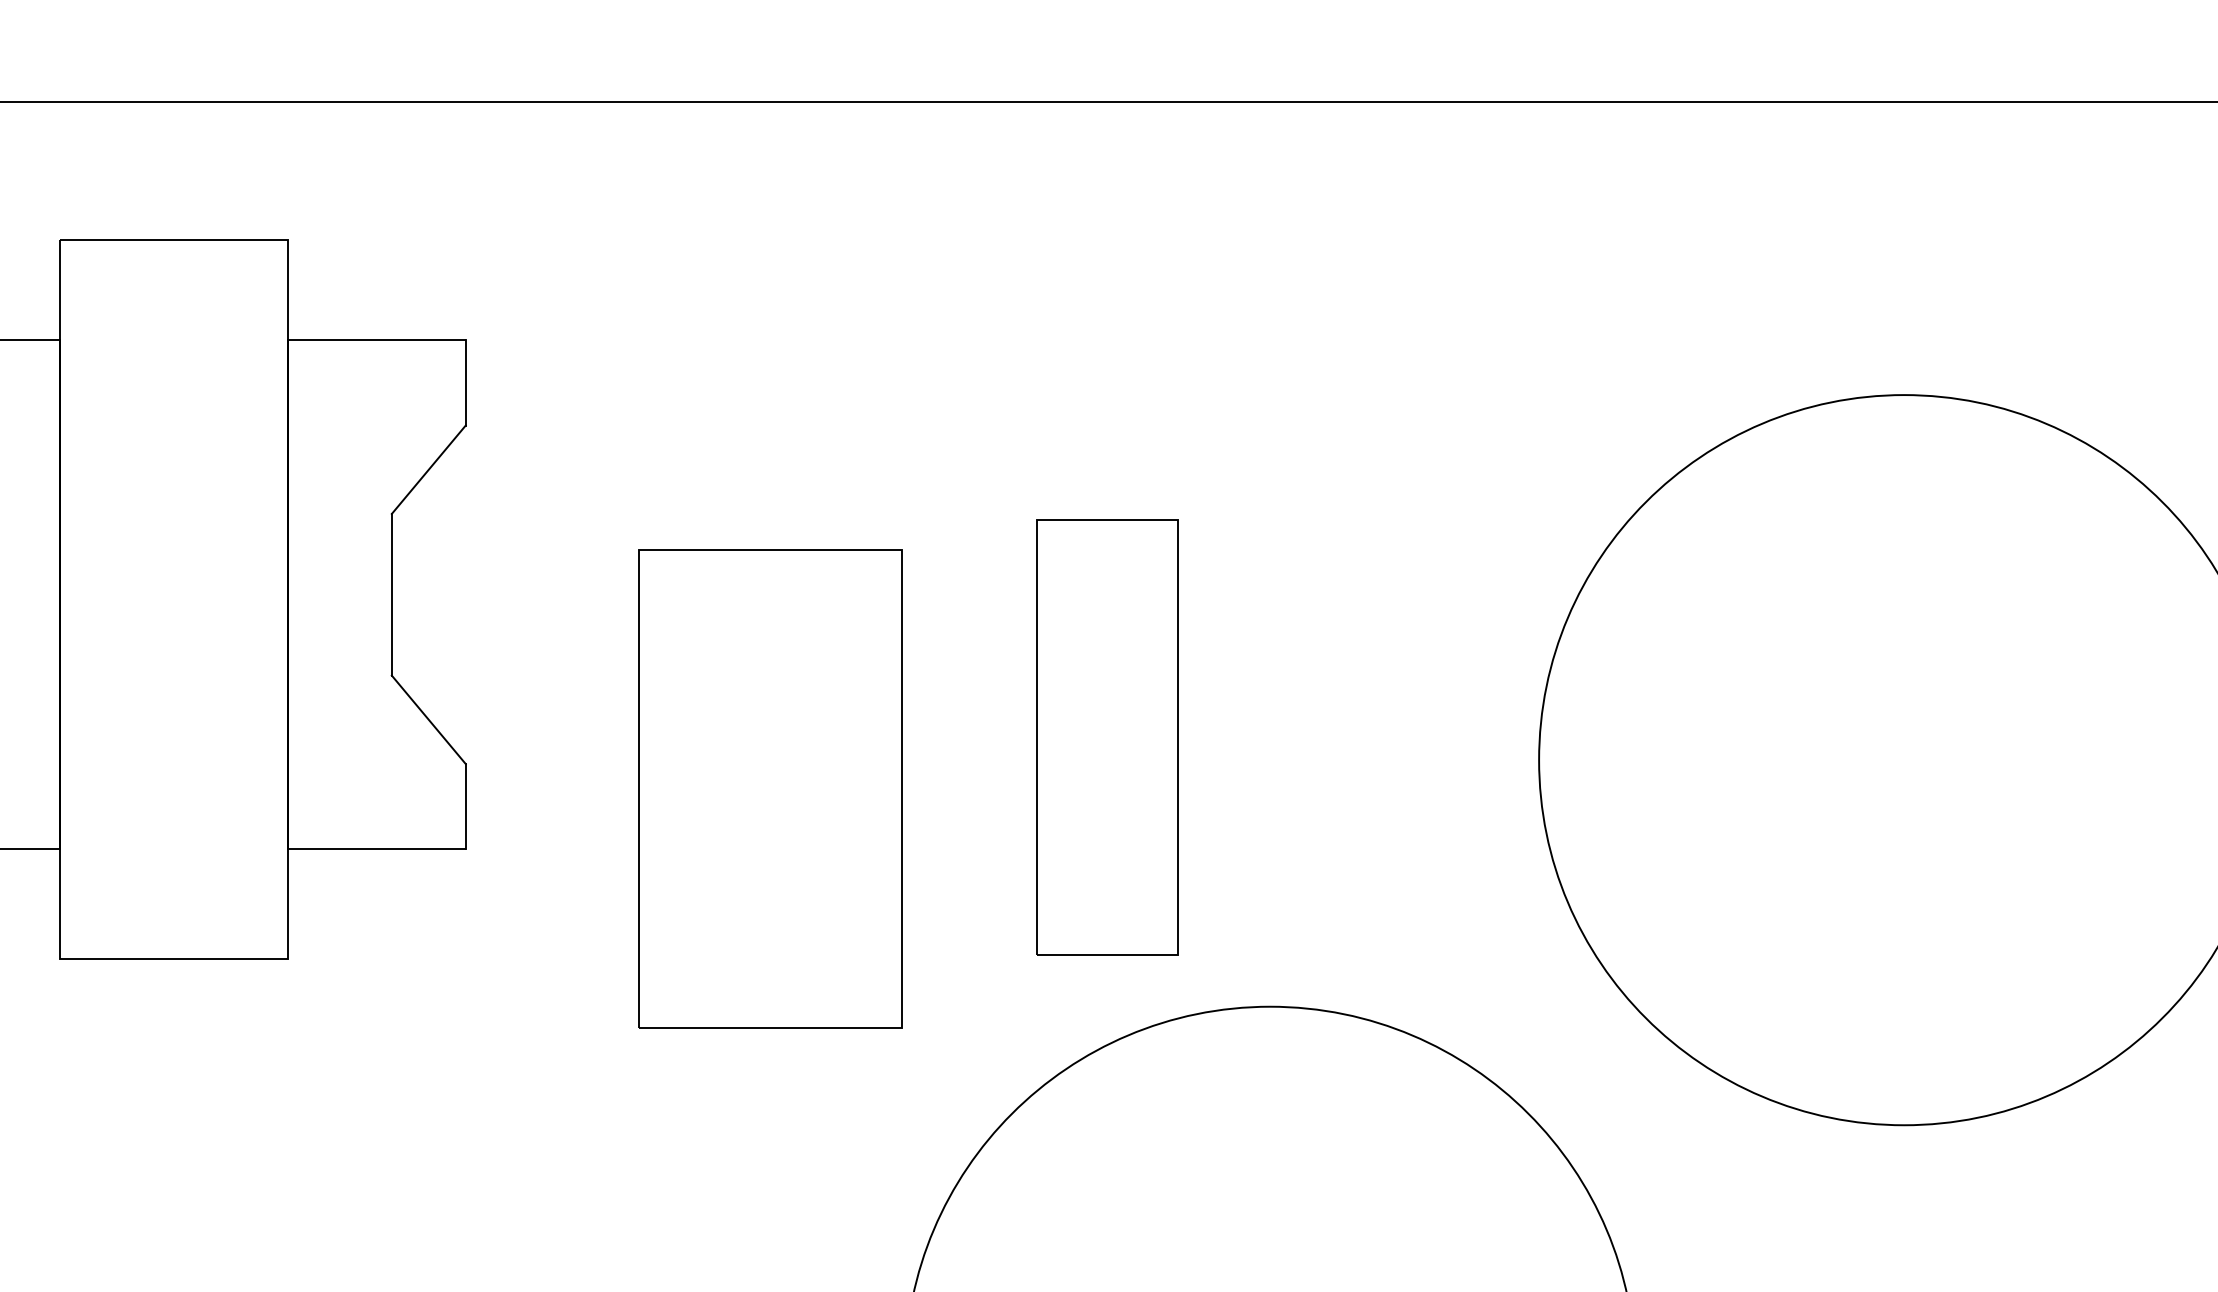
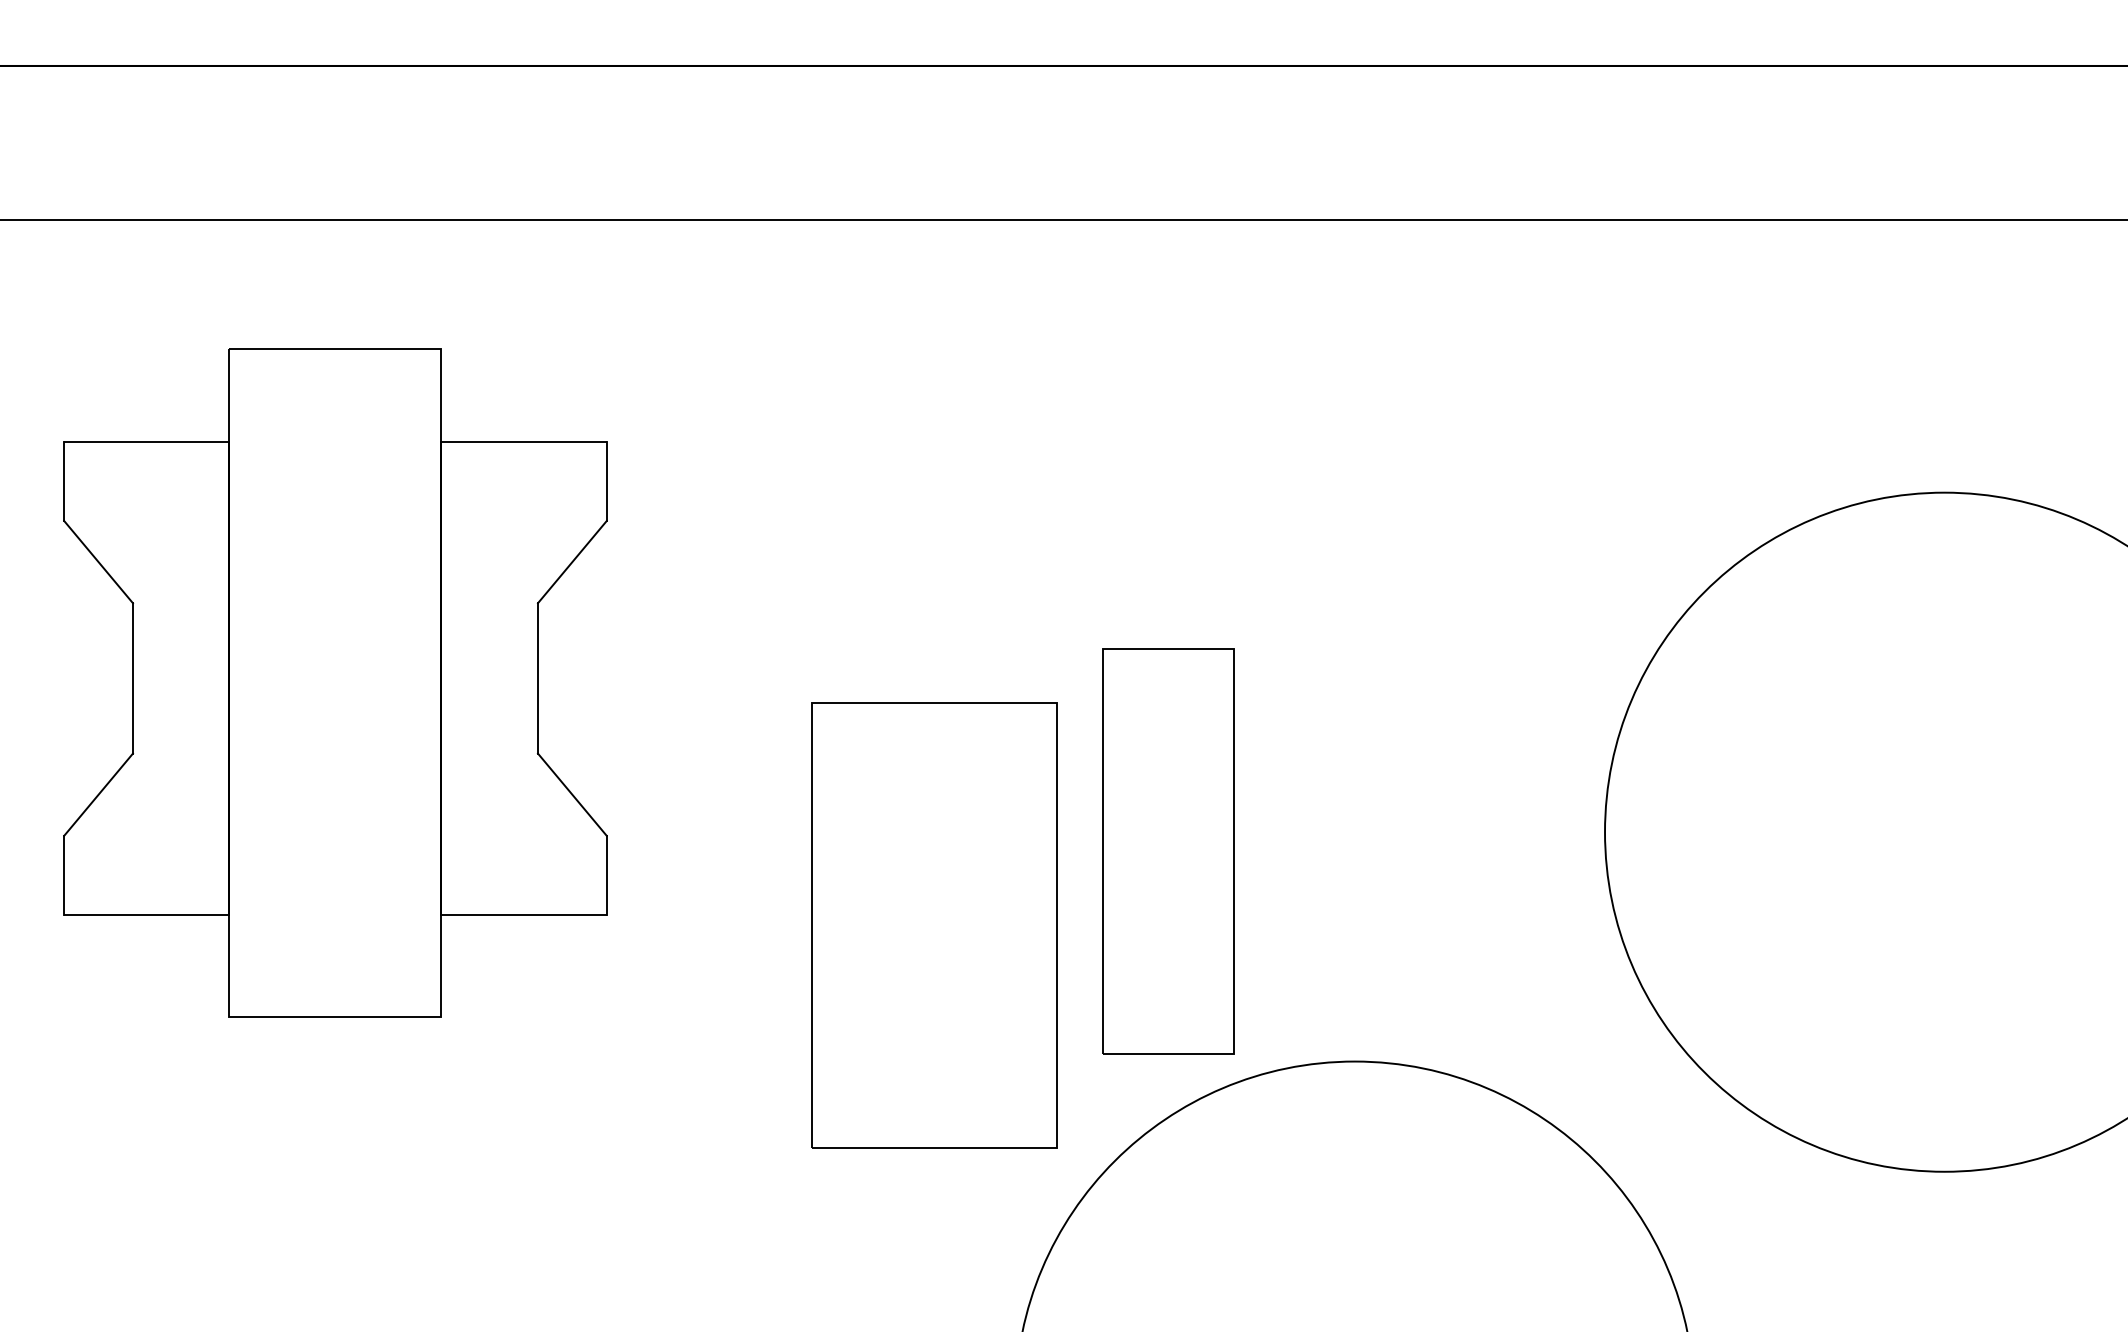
part: (1107, 737) -> (1168, 851), moved
part: (770, 789) -> (934, 925), moved

